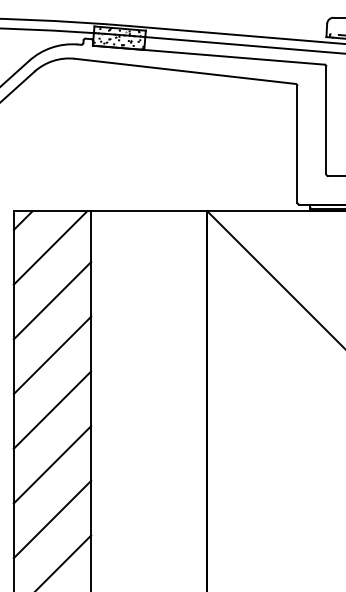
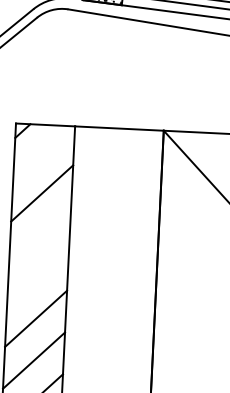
line: (50, 247) -> (42, 152), removed
line: (52, 355) -> (40, 235), removed
line: (52, 409) -> (38, 276), removed

